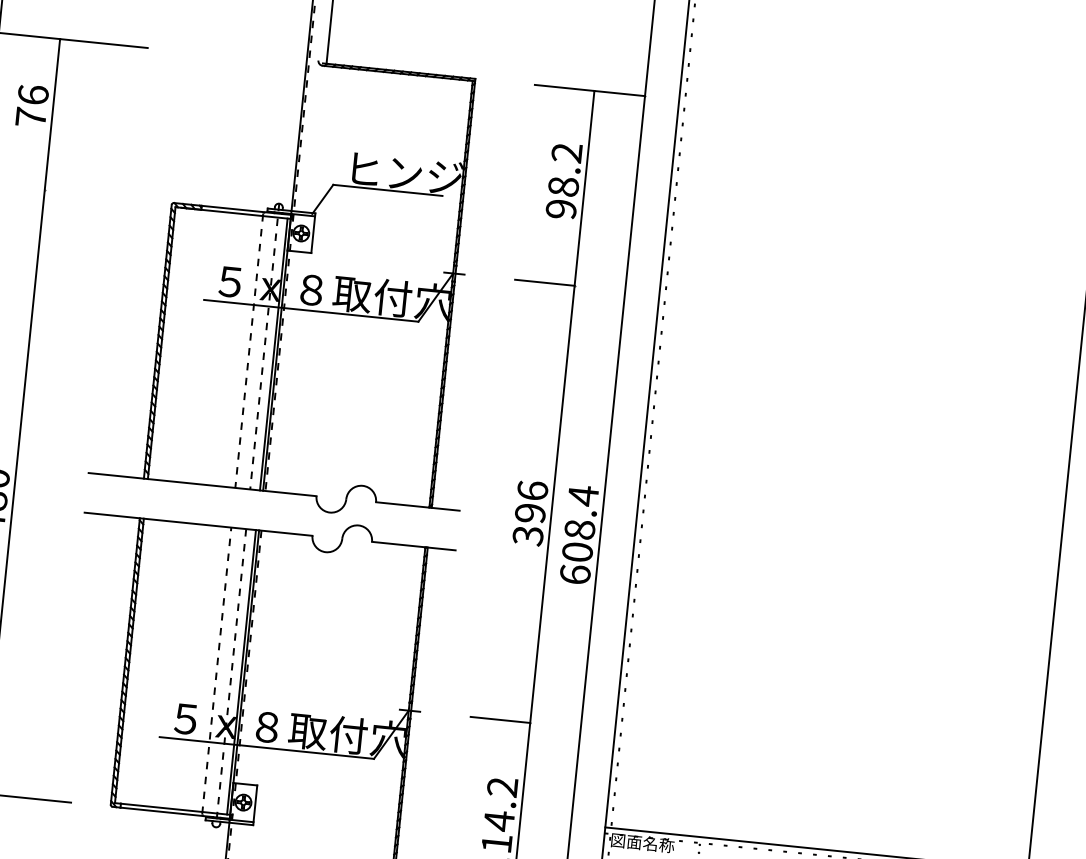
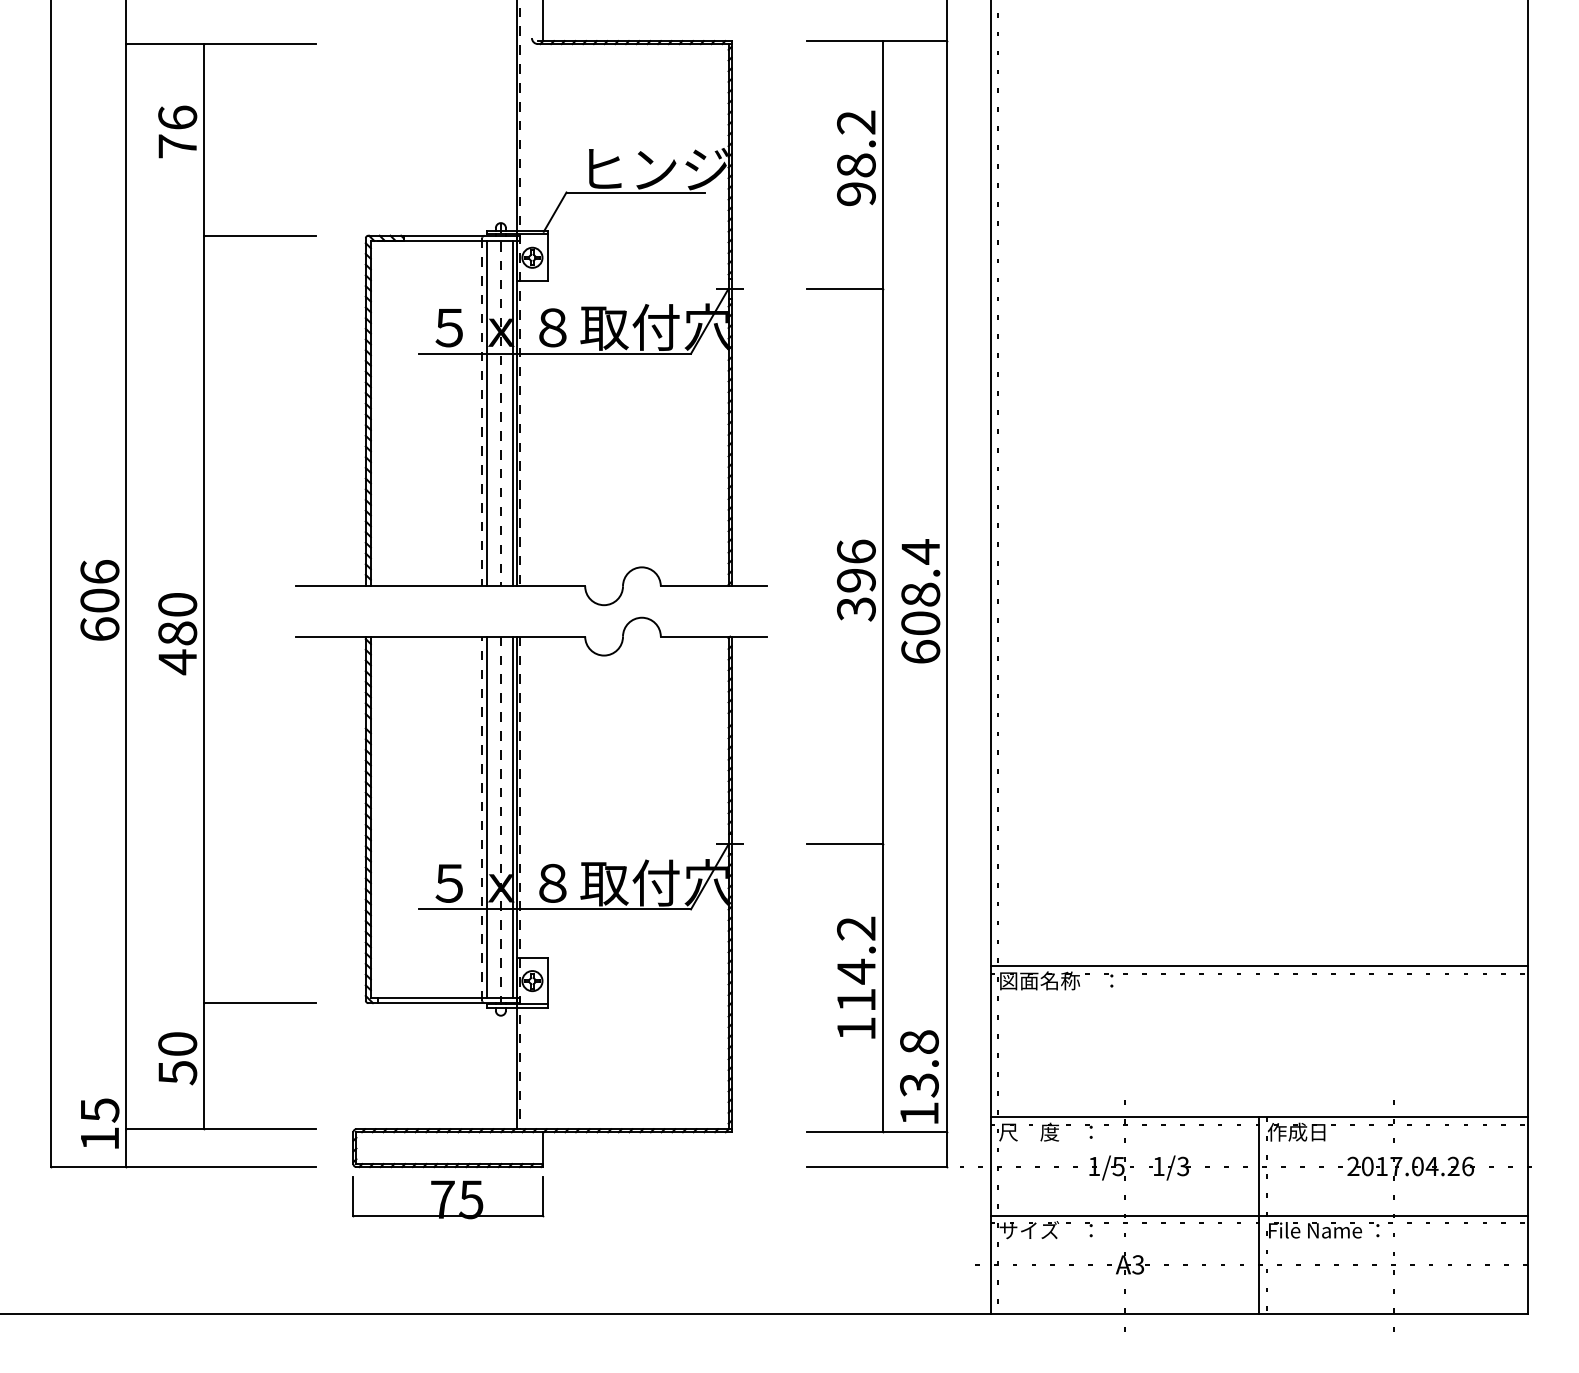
line: (88, 194) -> (259, 235), added
line: (253, 352) -> (487, 413), added
line: (221, 670) -> (487, 817), added

